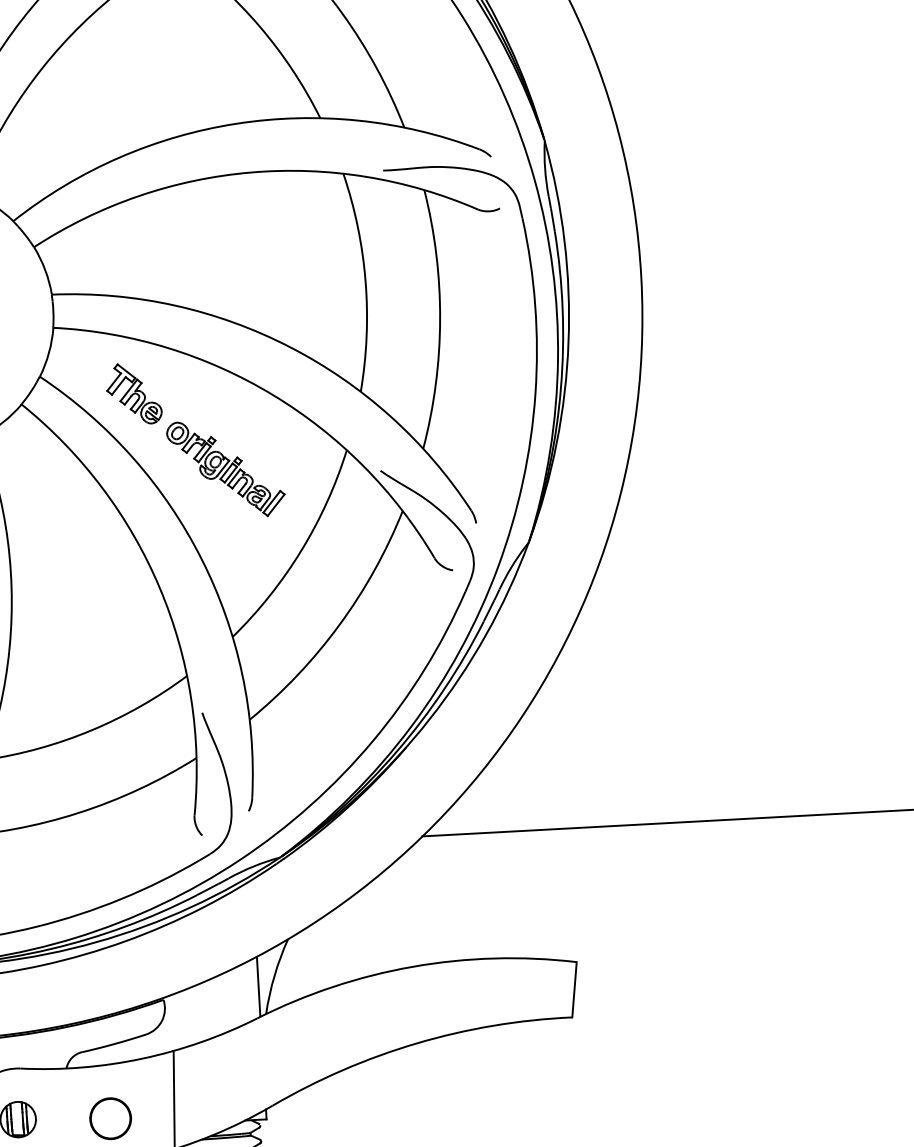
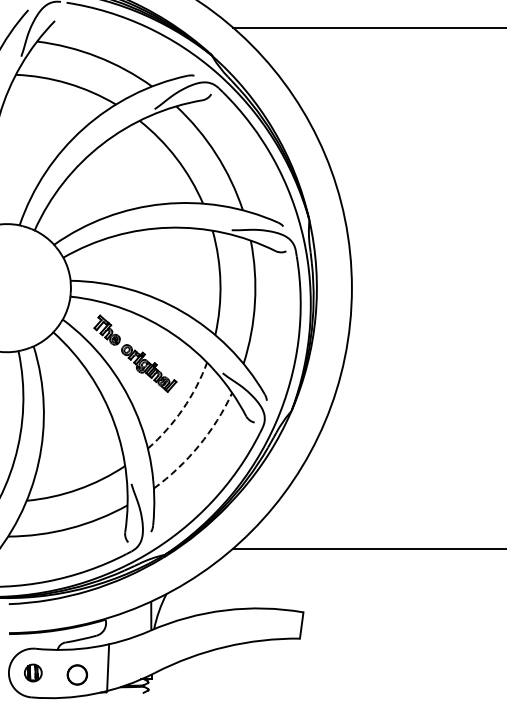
arc: (300, 551) -> (182, 409), solid -> dashed
arc: (340, 624) -> (199, 445), solid -> dashed

